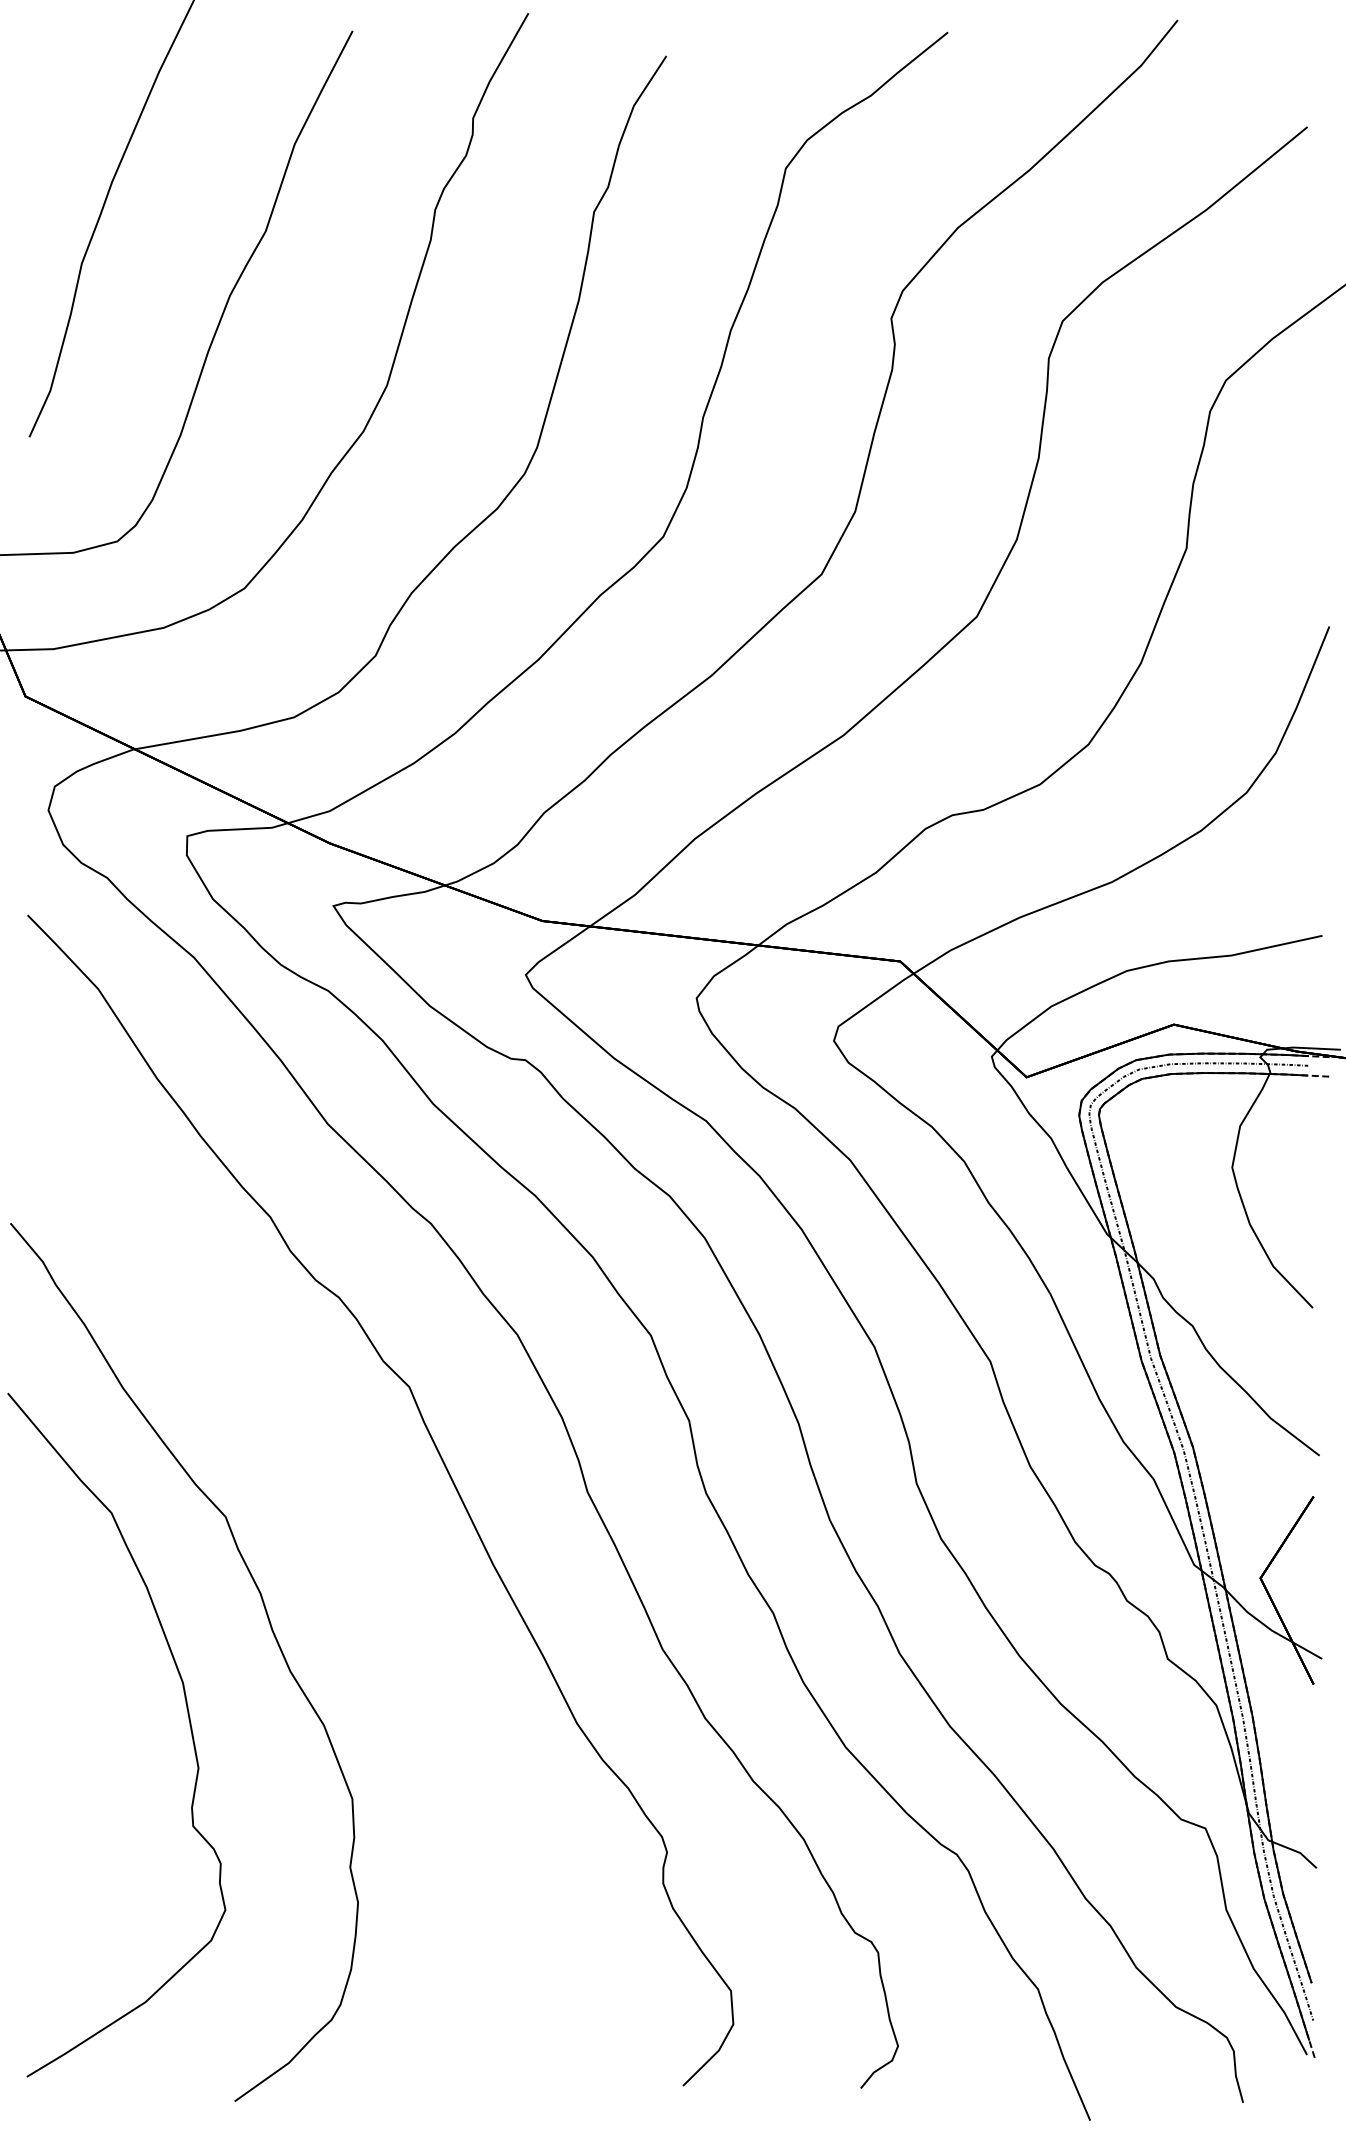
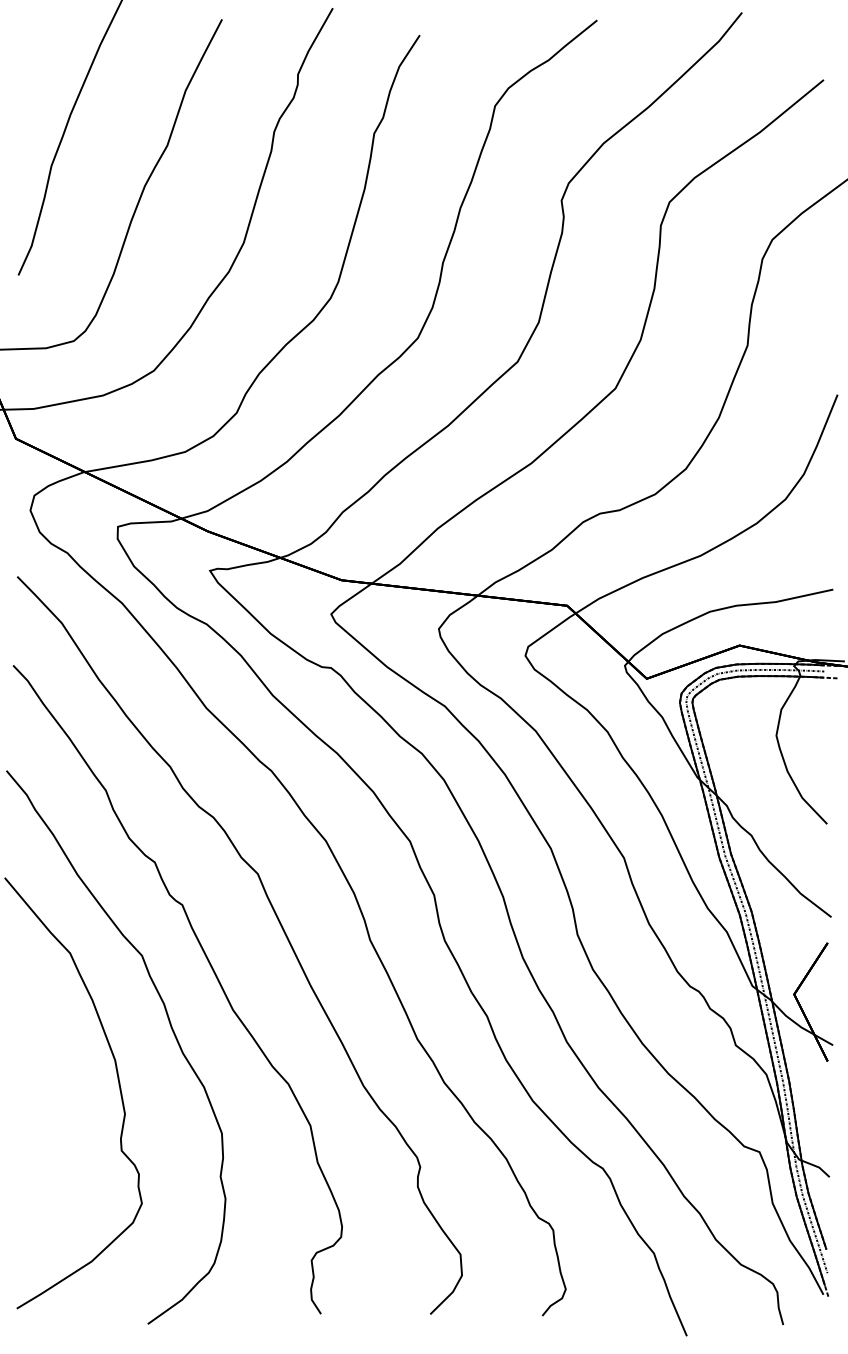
curve: (338, 1543) -> (213, 972), added

